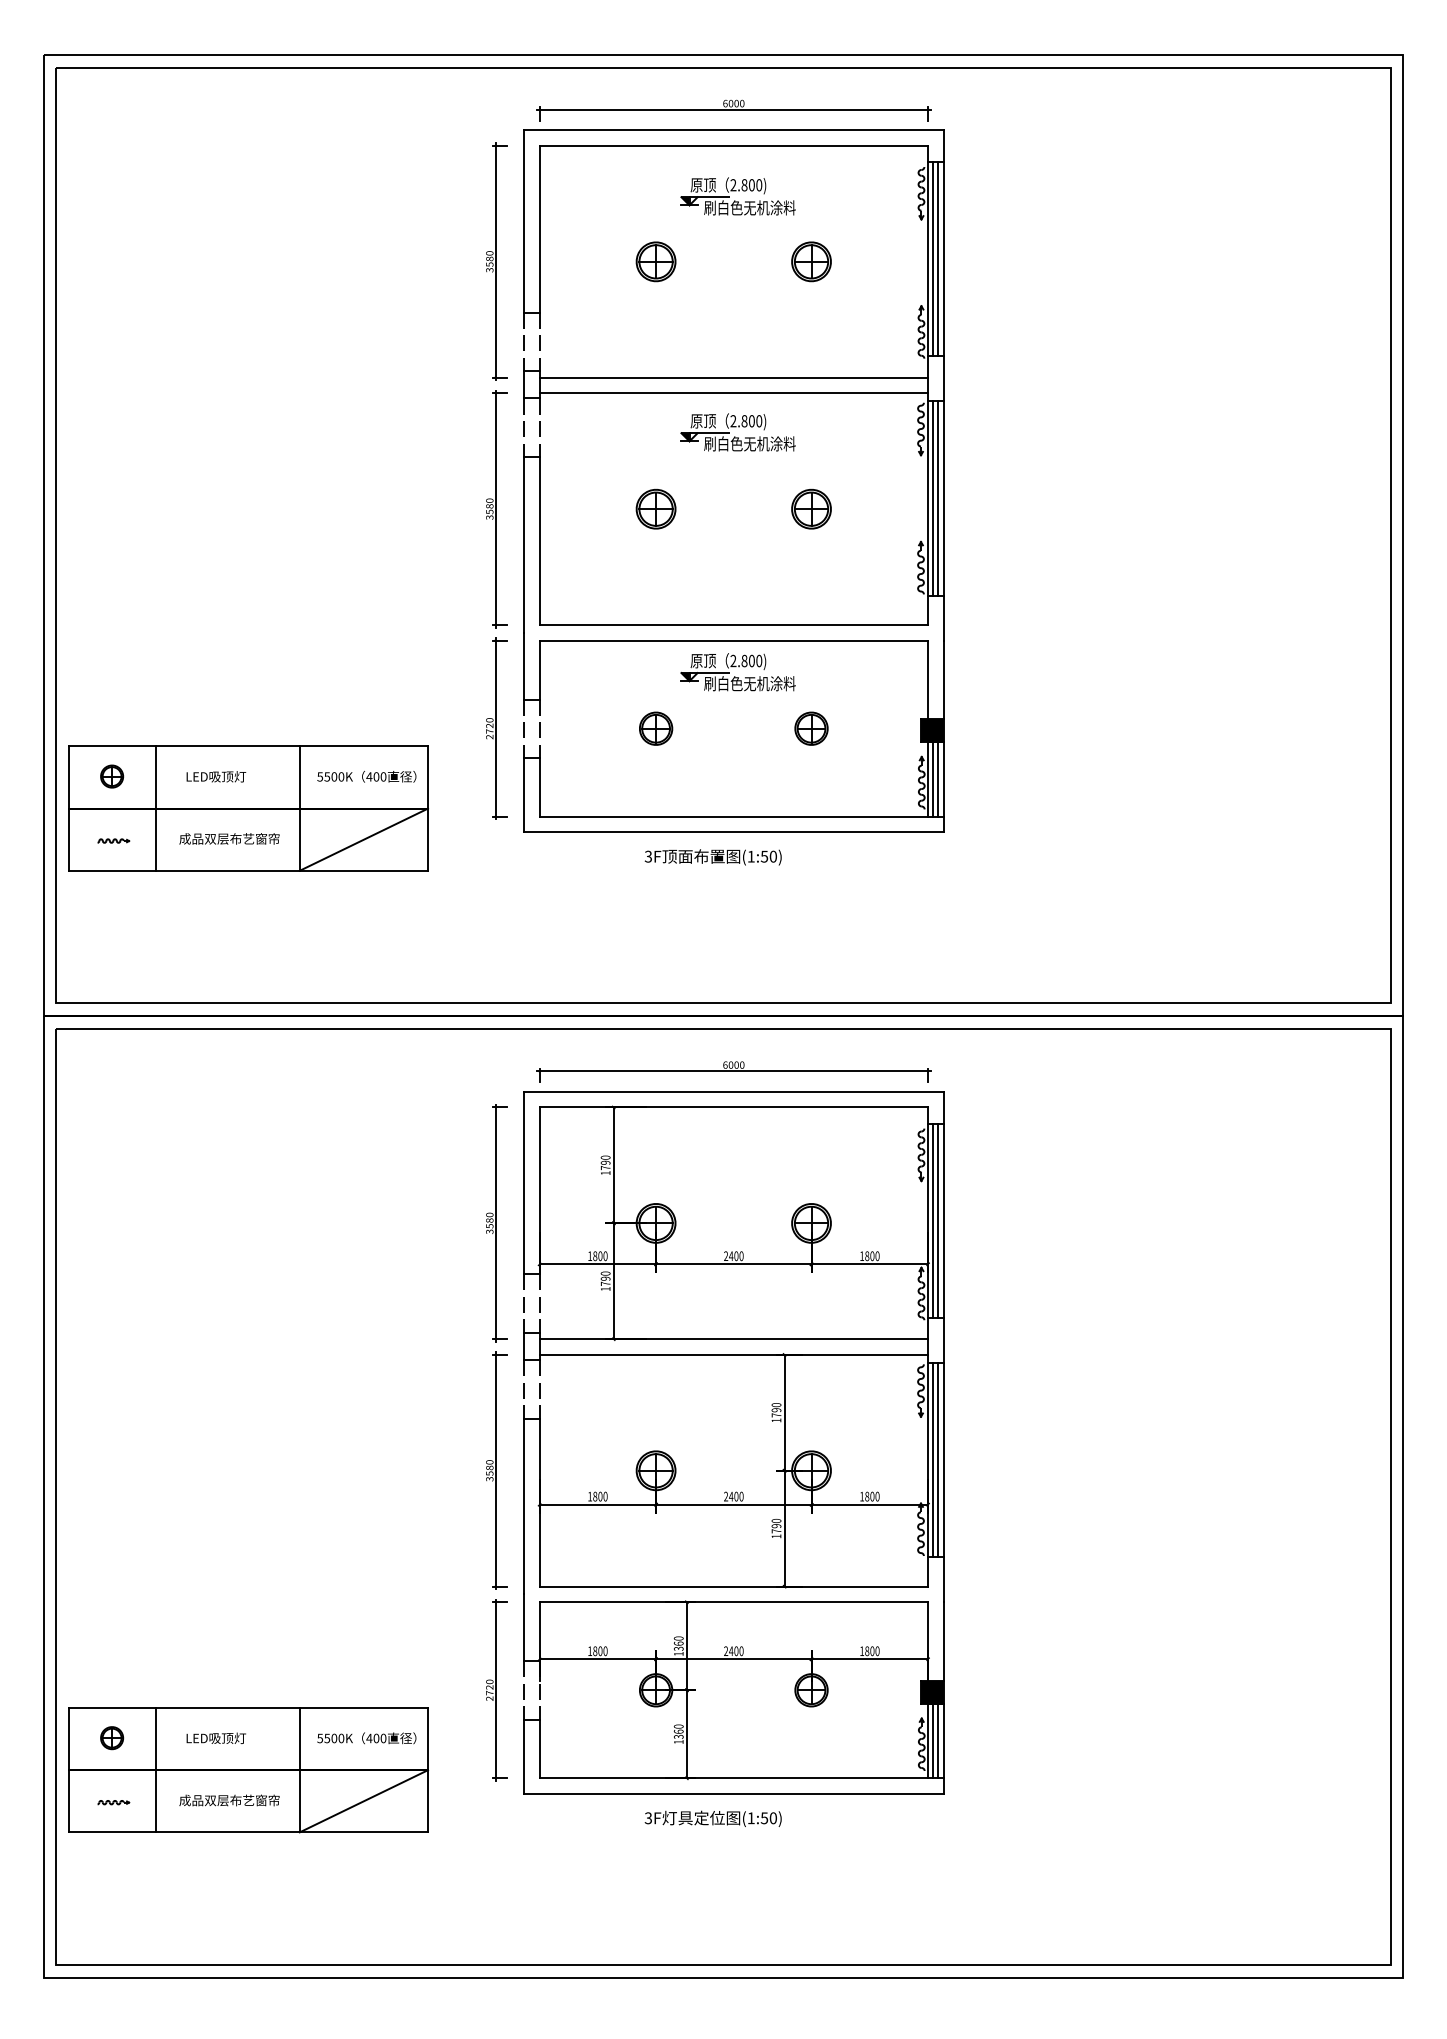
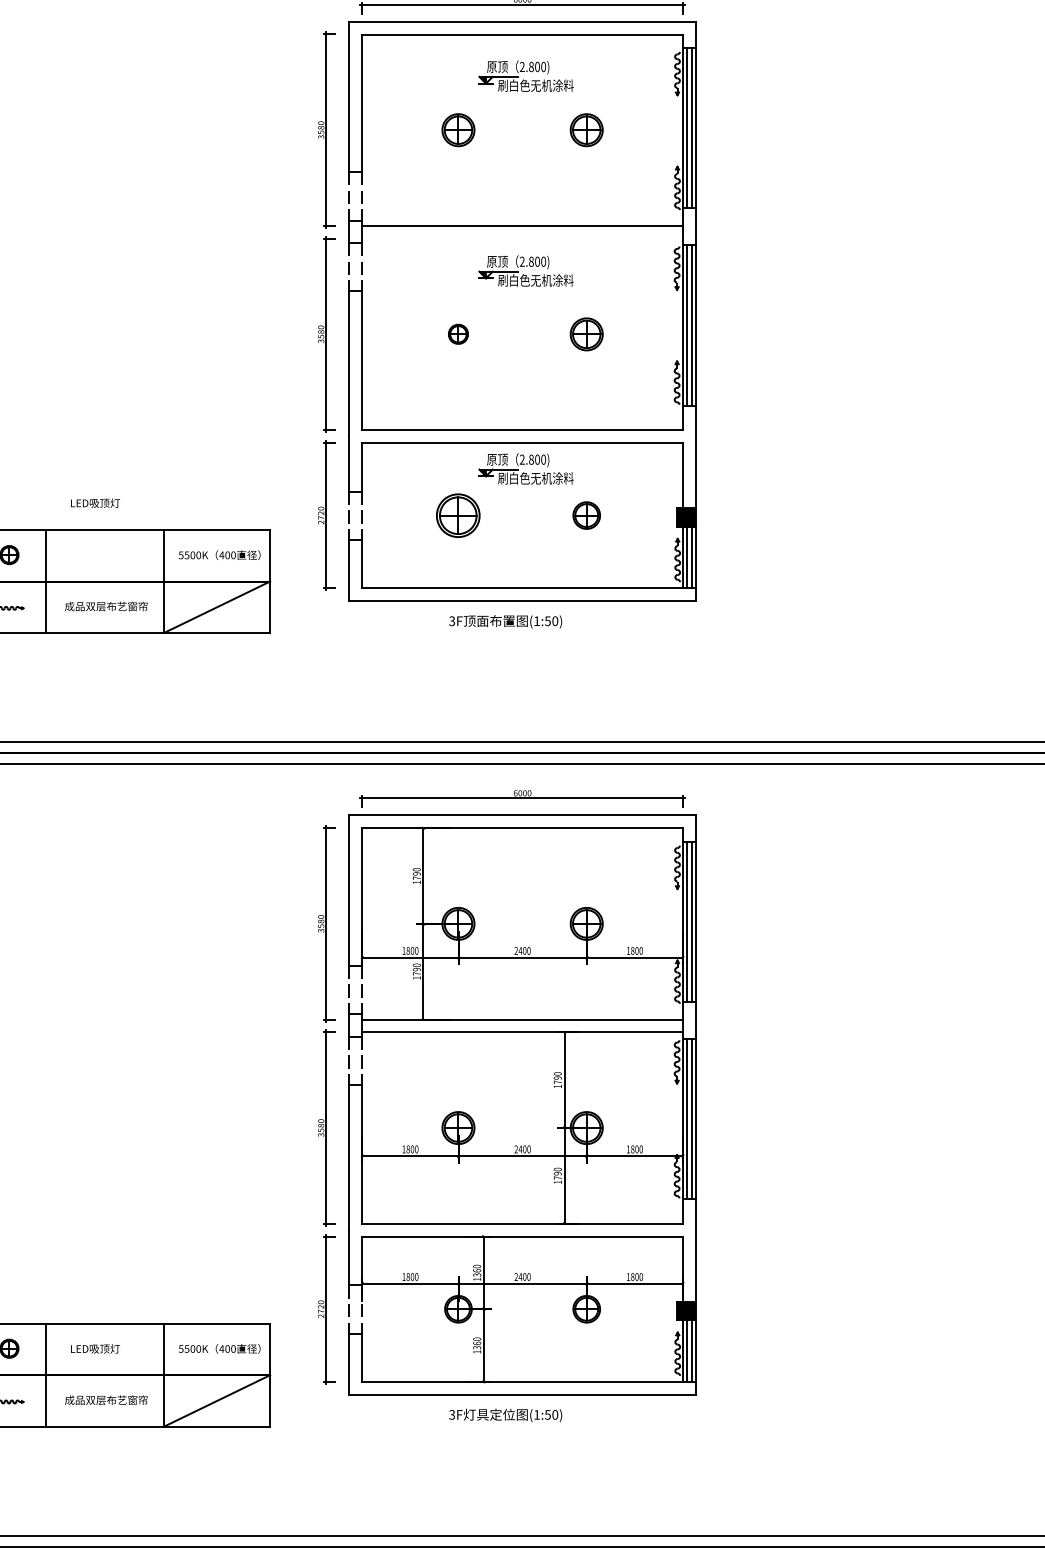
line: (733, 393) -> (522, 238), removed
part: (655, 508) -> (457, 333), size x0.6
part: (656, 728) -> (458, 515), size x1.6
text: (216, 776) -> (95, 503), moved

